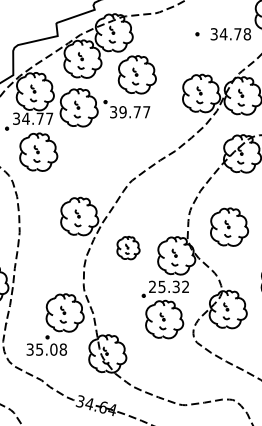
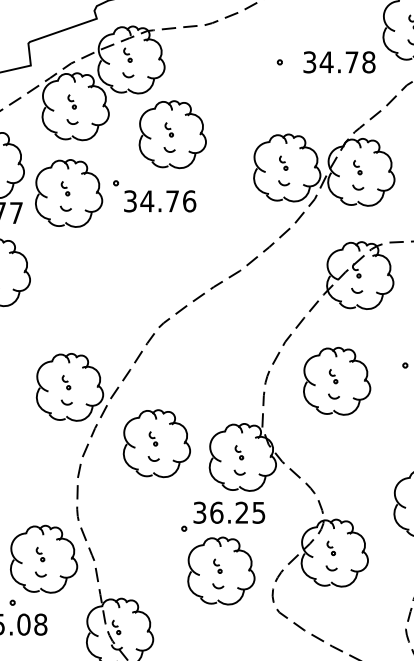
text: (134, 112) -> (167, 201), 39.77 -> 34.76
part: (229, 226) -> (337, 380), moved
part: (128, 247) -> (156, 442), size x1.67
text: (169, 286) -> (230, 512), 25.32 -> 36.25

